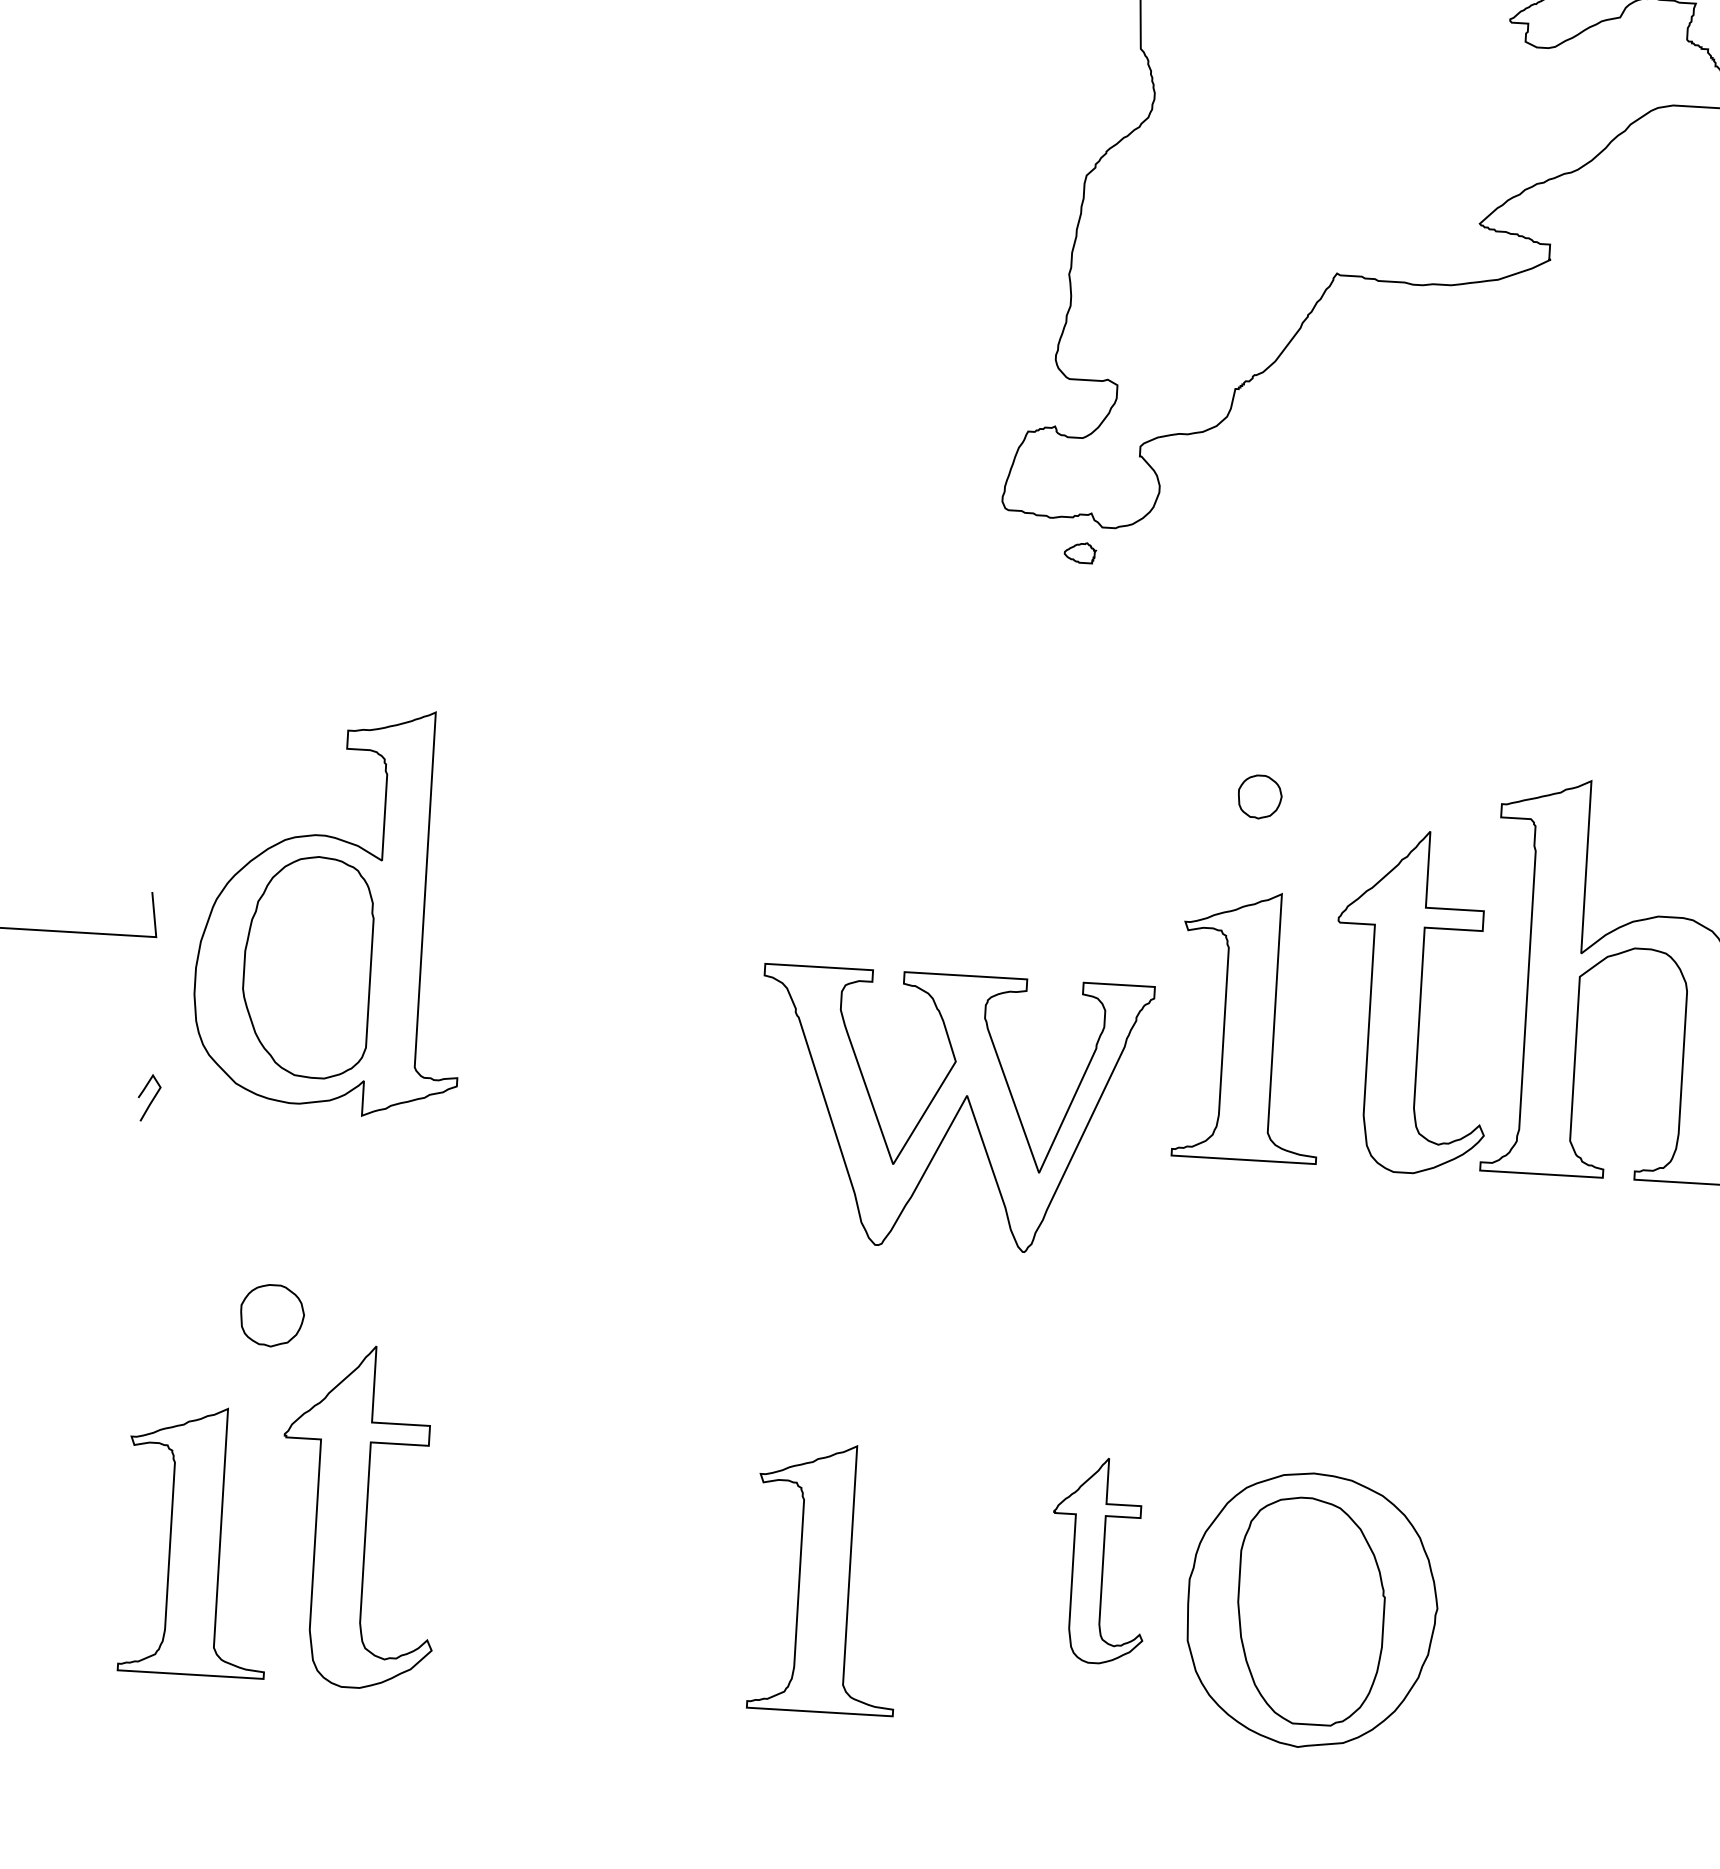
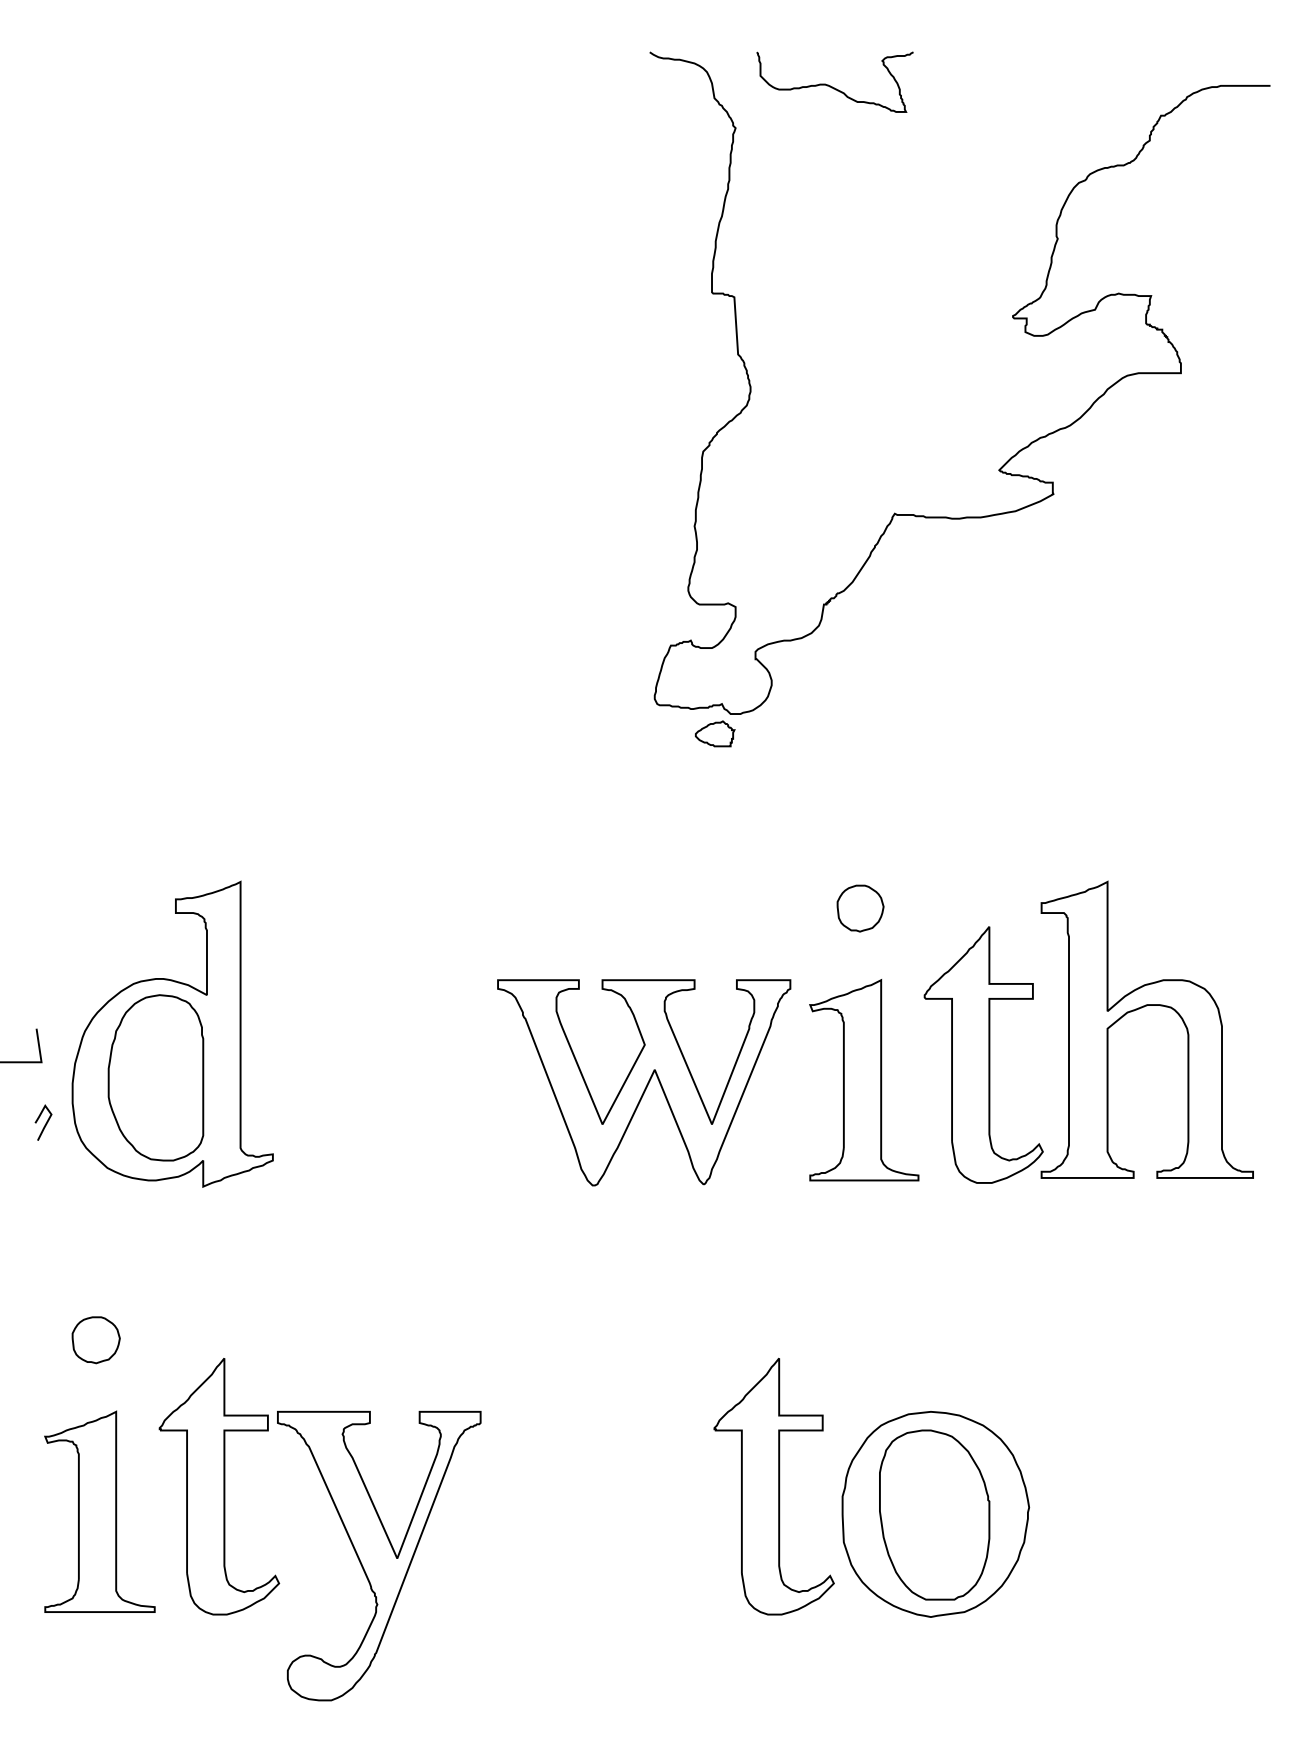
part: (1080, 552) -> (715, 733), size x1.67
part: (1260, 797) -> (860, 908), size x1.43
curve: (151, 1099) -> (45, 1123), moved
part: (952, 1111) -> (644, 1082), moved
part: (271, 1316) -> (95, 1340), moved
part: (1098, 1560) -> (773, 1486), size x1.67
part: (827, 1577) -> (571, 1511), removed
part: (567, 1621) -> (379, 1555), added

